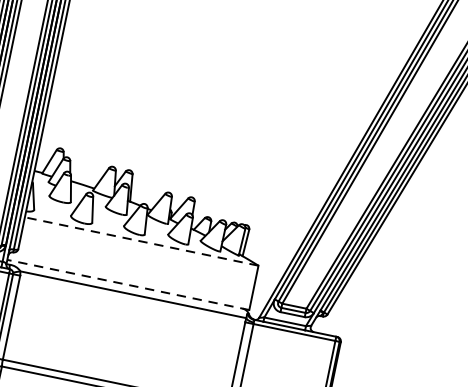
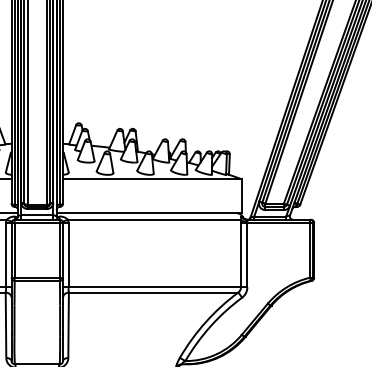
line: (141, 241) -> (152, 179), dashed -> solid
line: (128, 285) -> (149, 213), dashed -> solid

